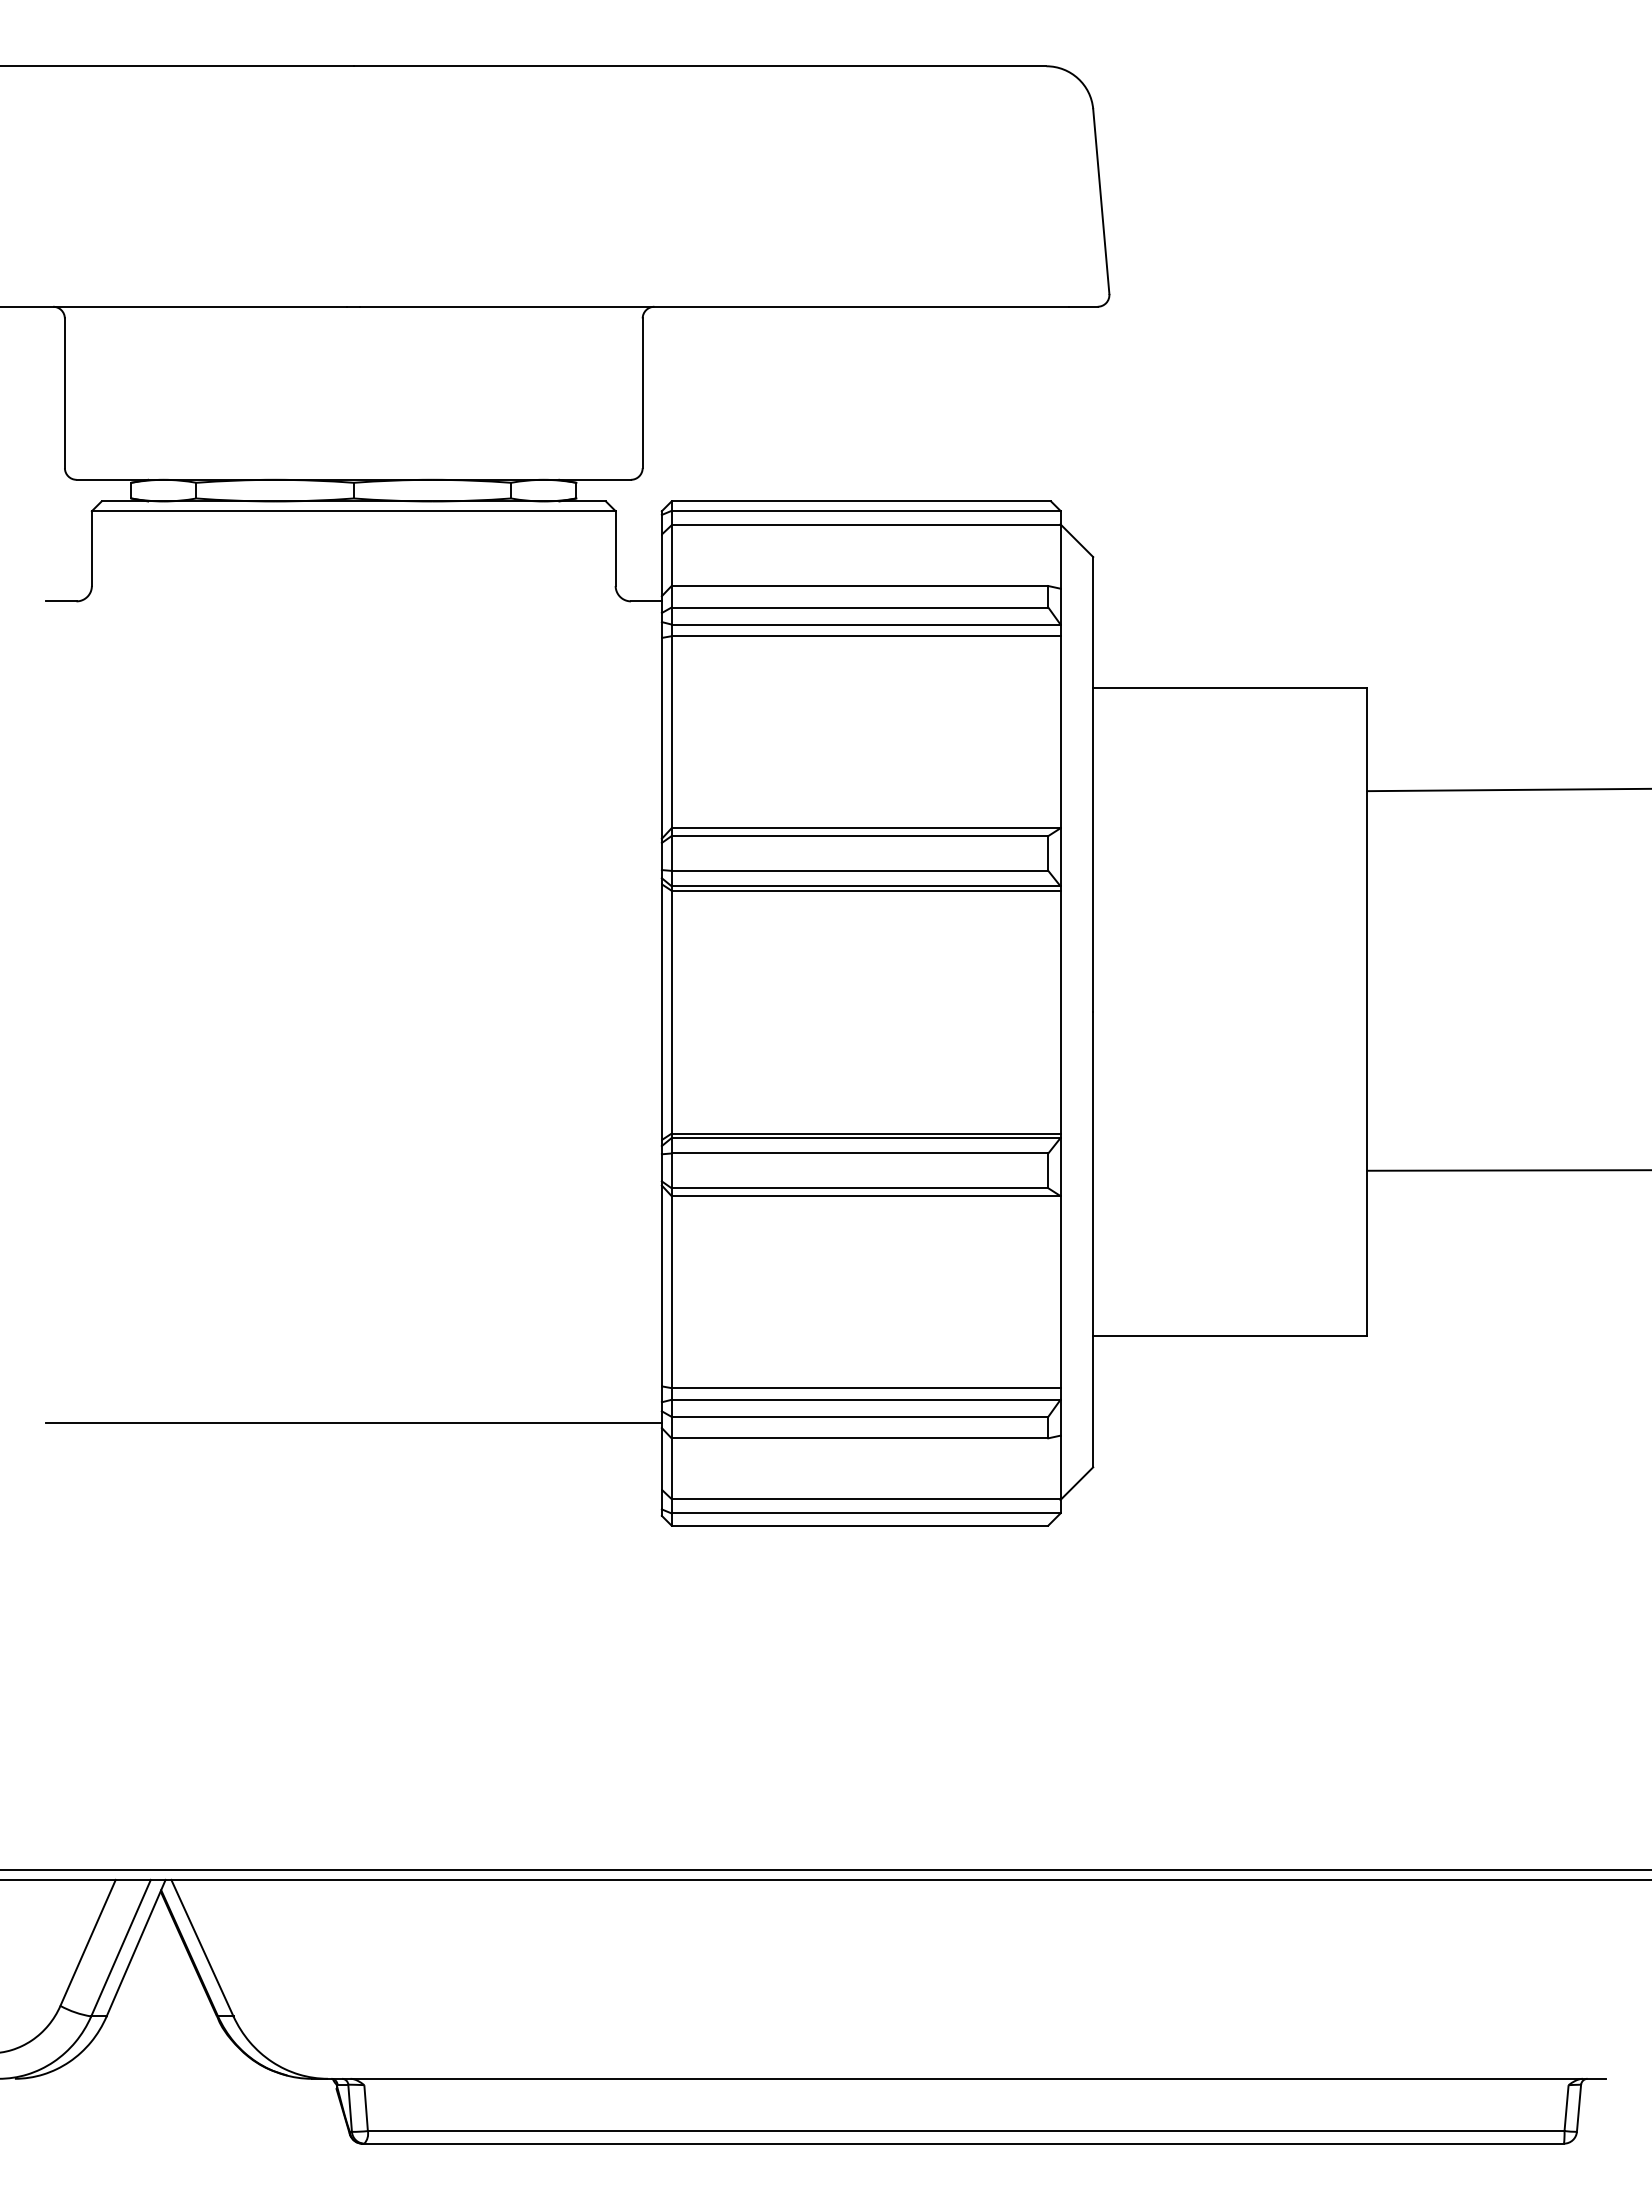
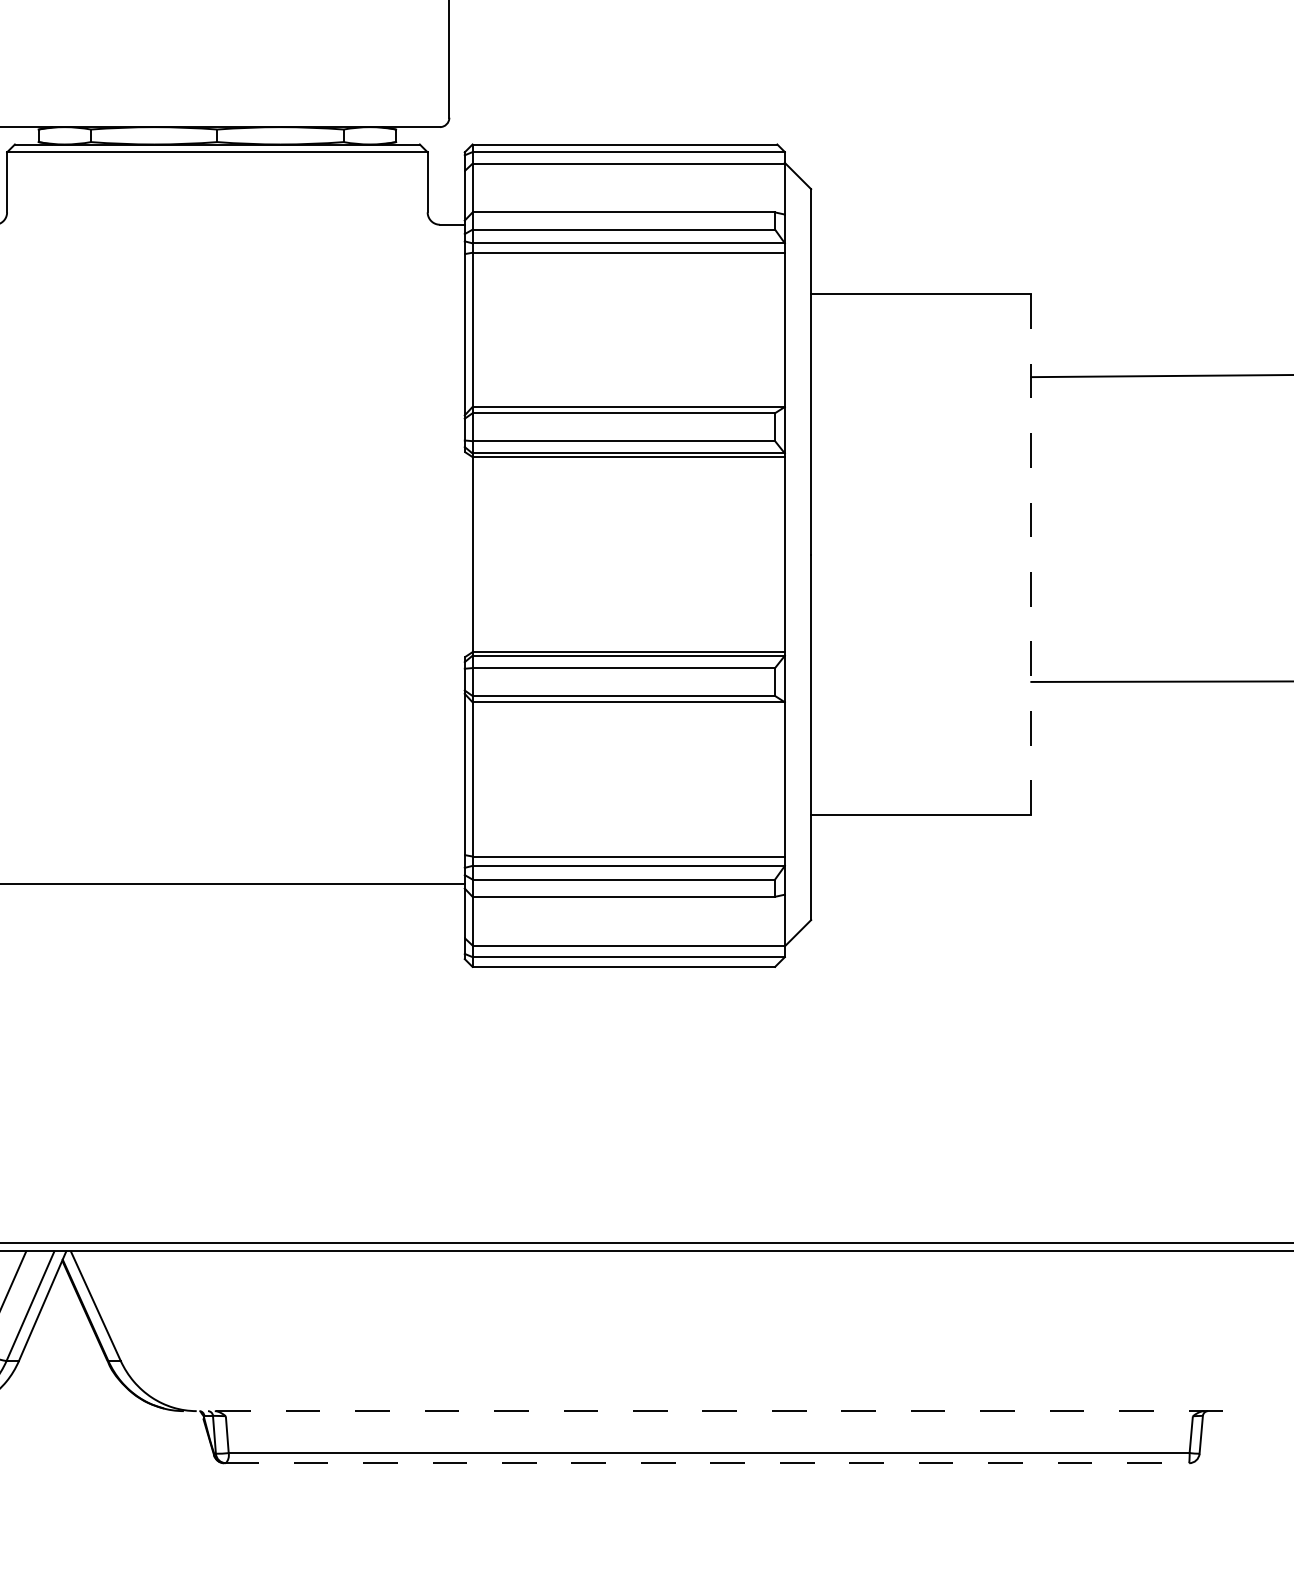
line: (661, 1012) -> (464, 554), removed
line: (1367, 1012) -> (1031, 554), solid -> dashed
line: (958, 2078) -> (702, 1410), solid -> dashed
line: (963, 2143) -> (706, 1463), solid -> dashed

